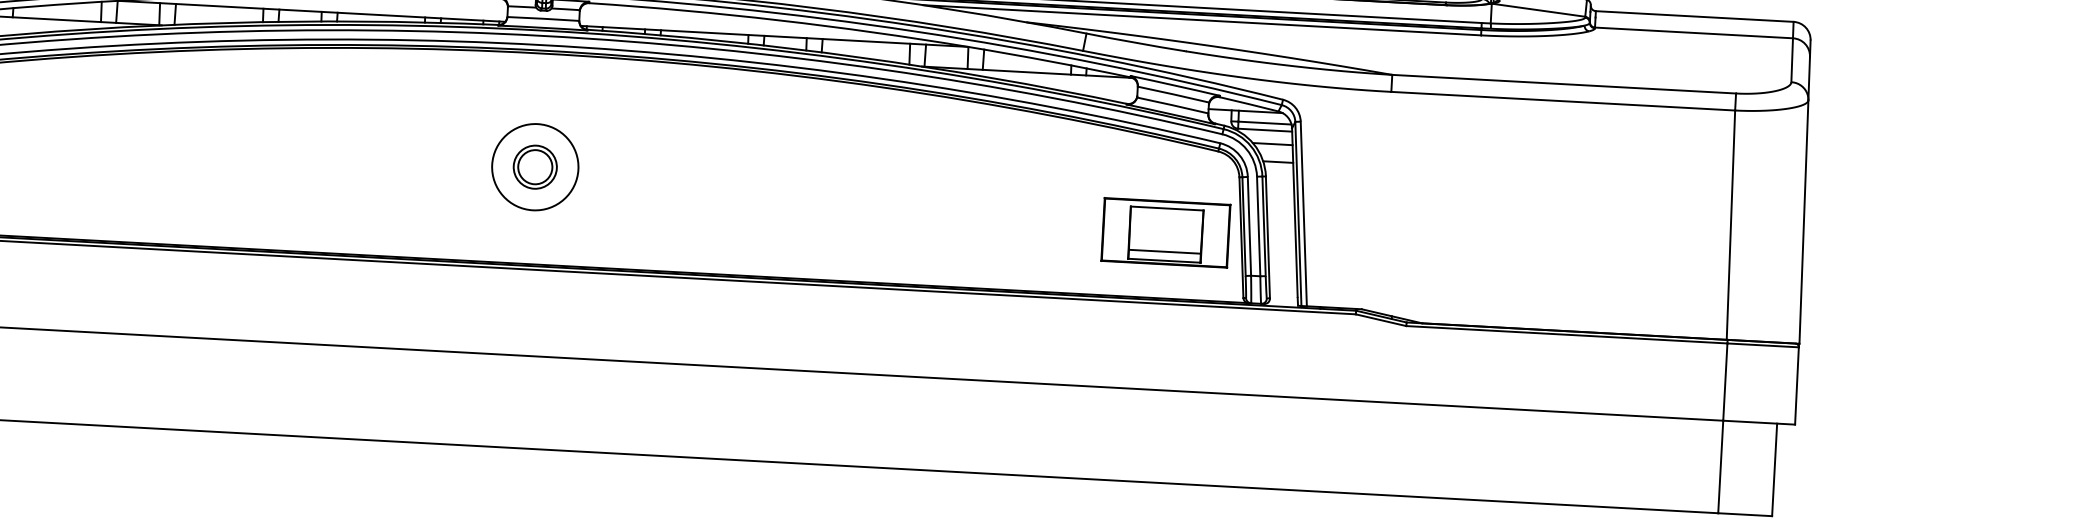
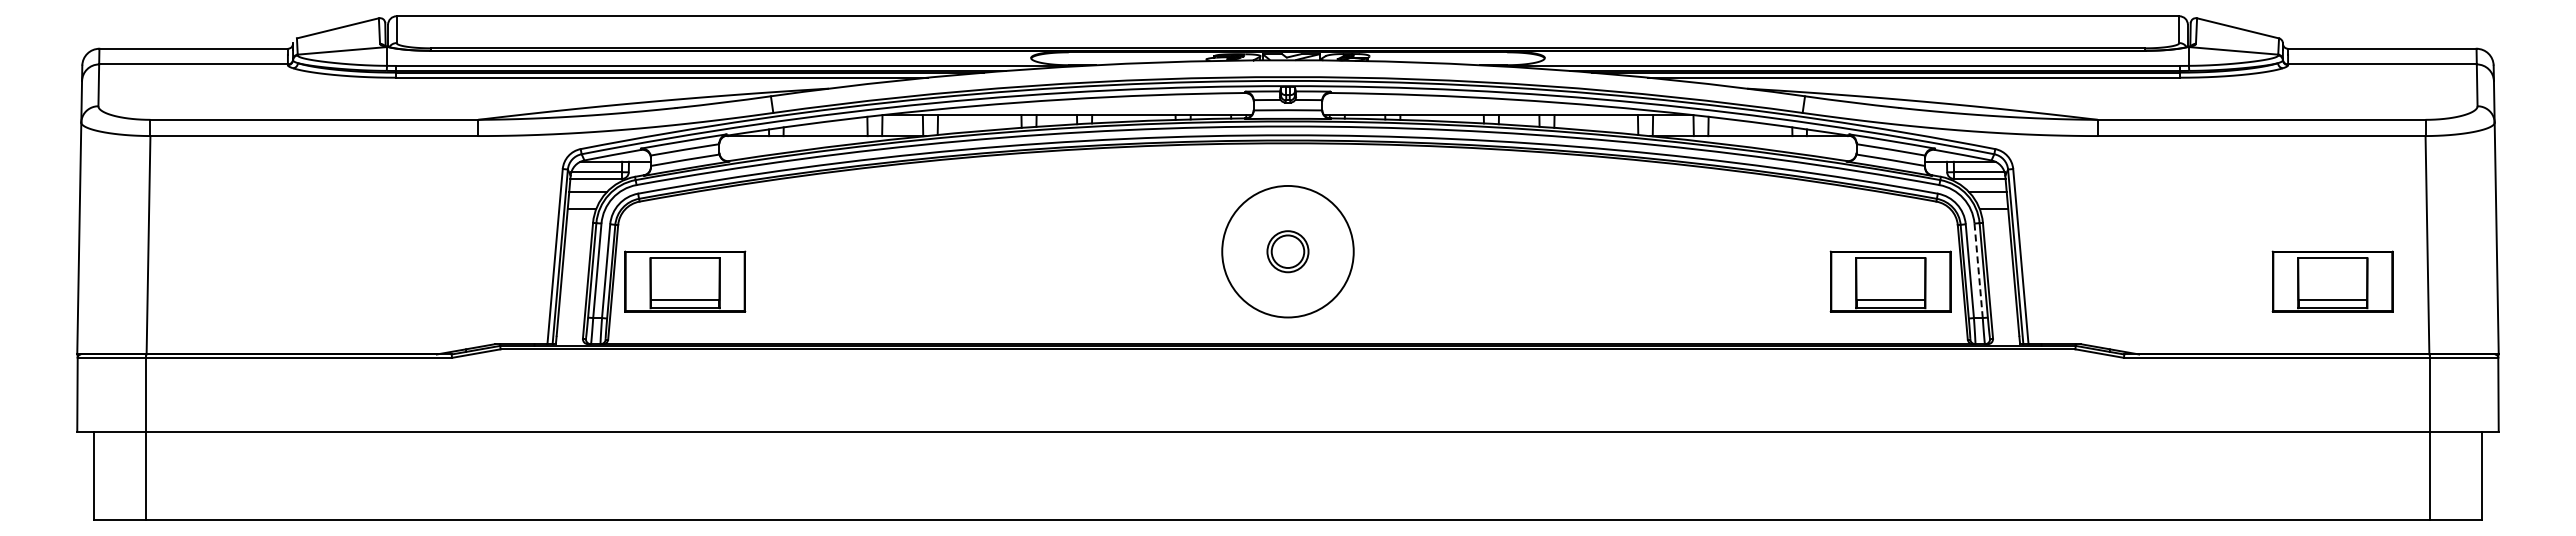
circle: (534, 166) -> (1287, 251), size x1.6
line: (1258, 227) -> (1978, 271), solid -> dashed
part: (1629, 257) -> (2332, 281), added

